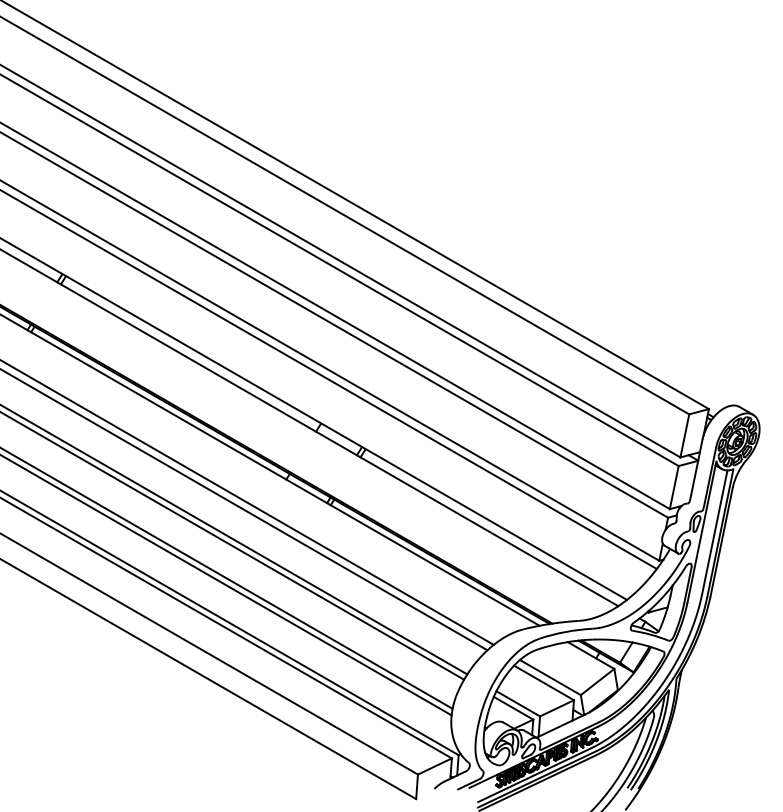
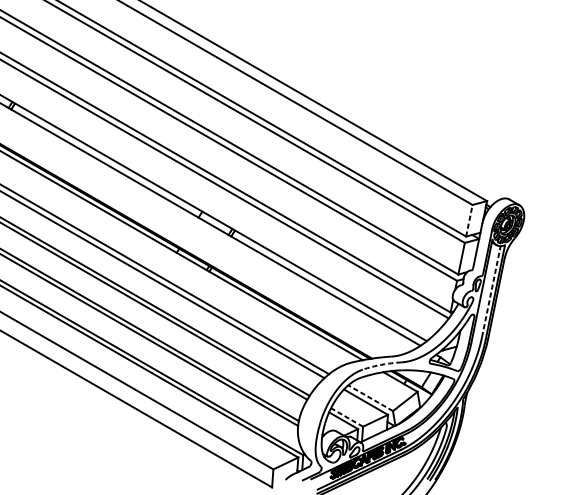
line: (684, 435) -> (469, 220), solid -> dashed
line: (714, 531) -> (491, 290), solid -> dashed
arc: (565, 632) -> (381, 365), solid -> dashed
line: (549, 677) -> (369, 398), solid -> dashed
line: (517, 703) -> (346, 417), solid -> dashed

